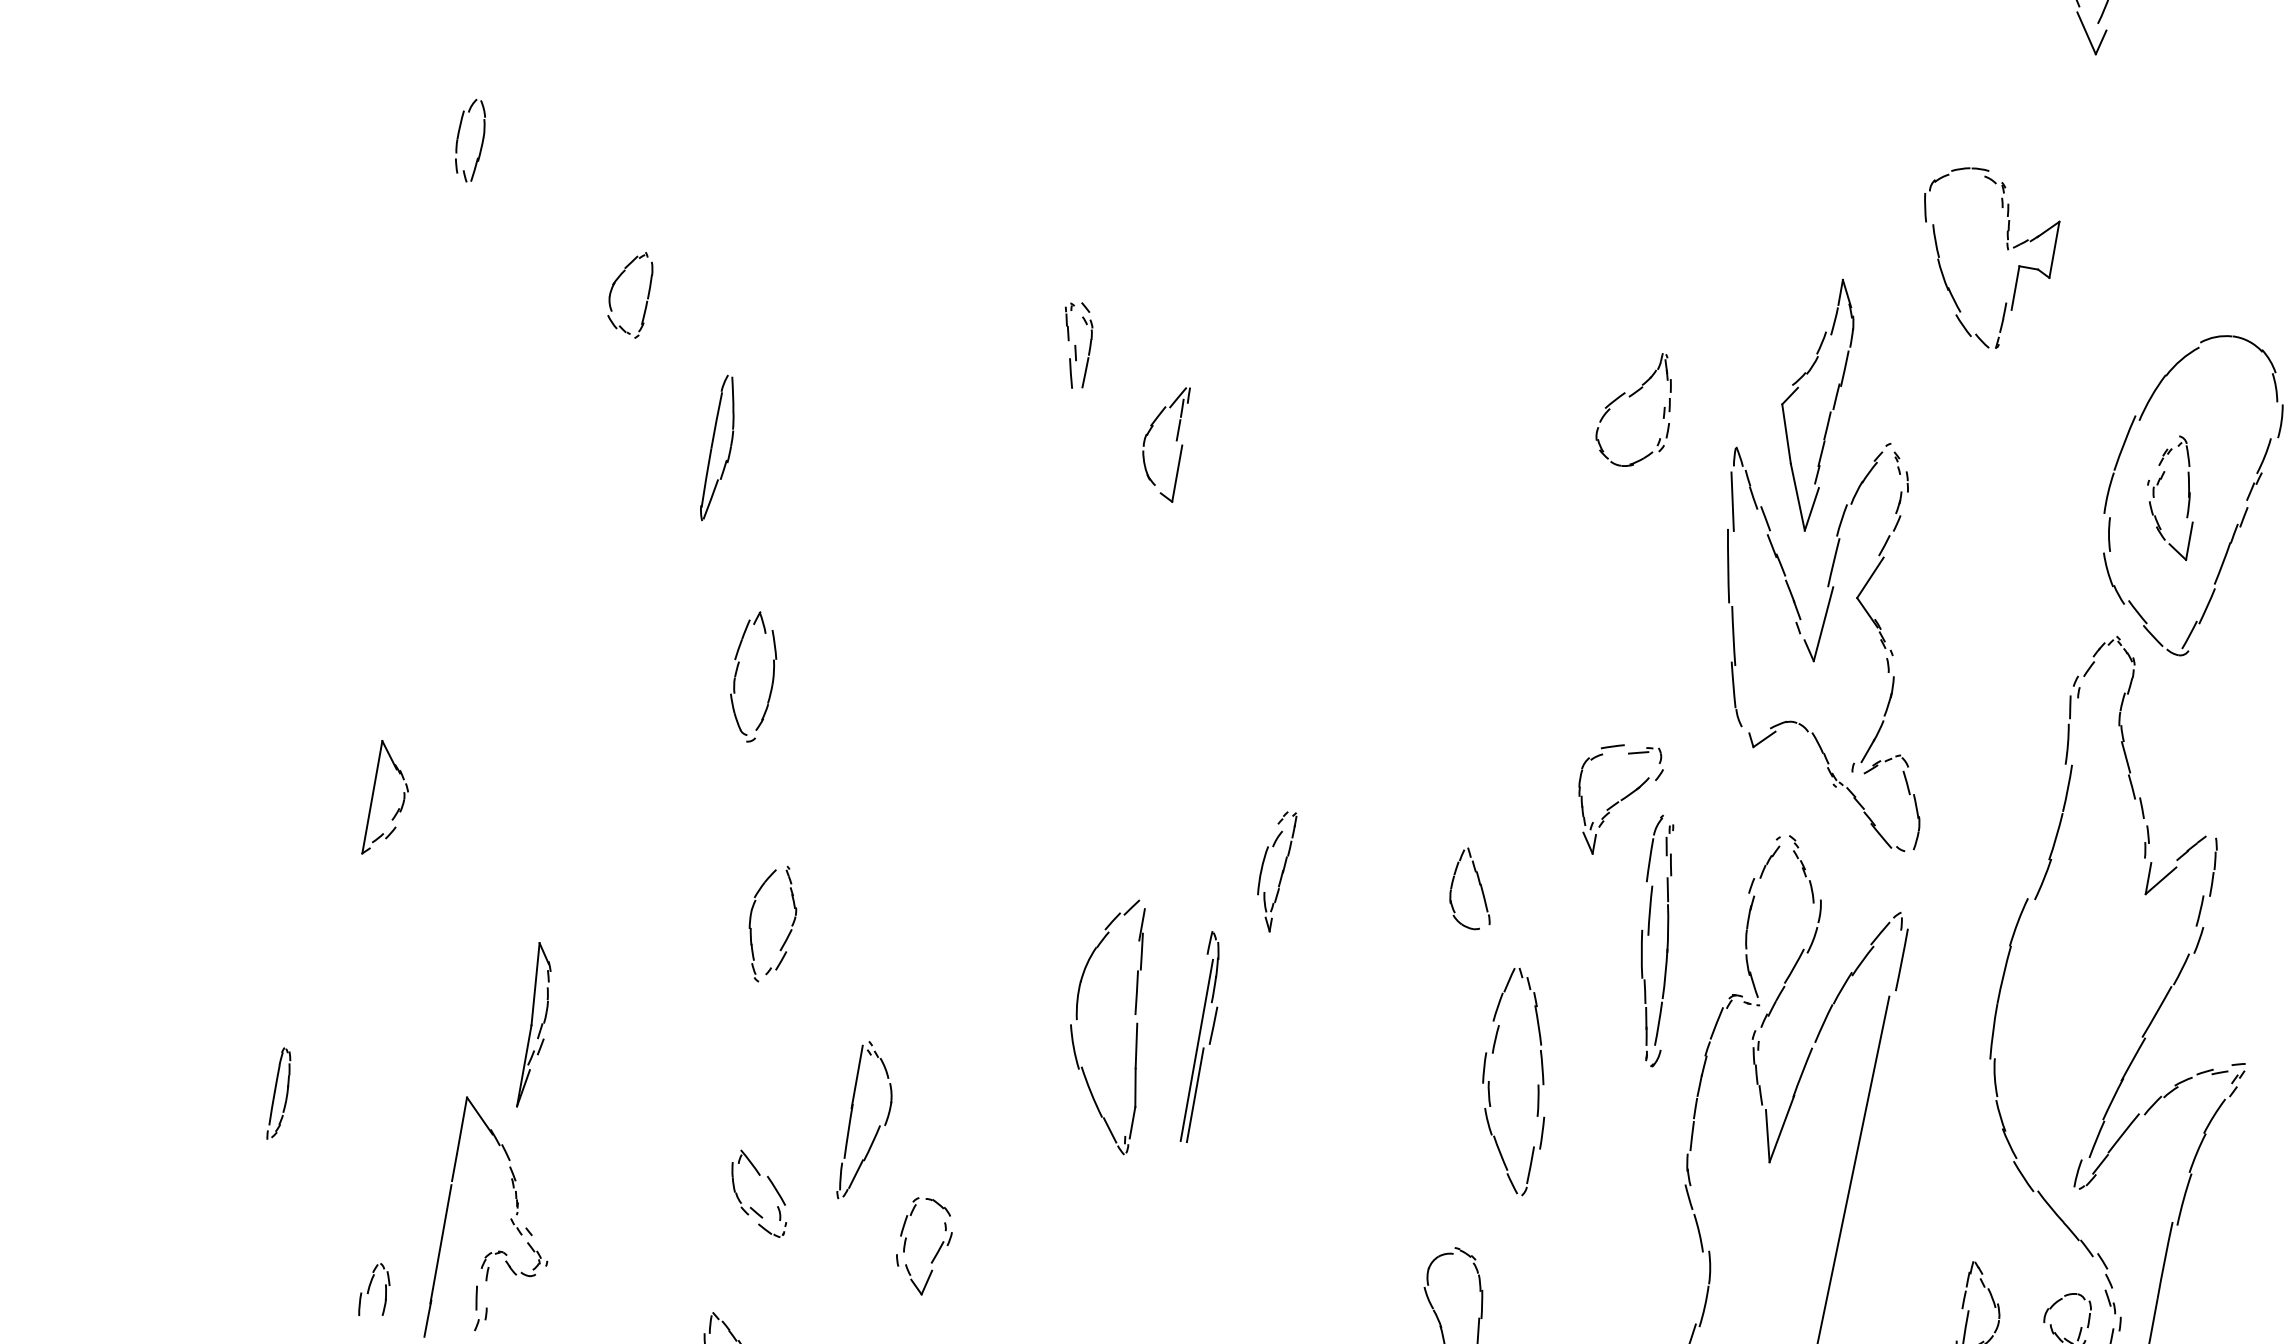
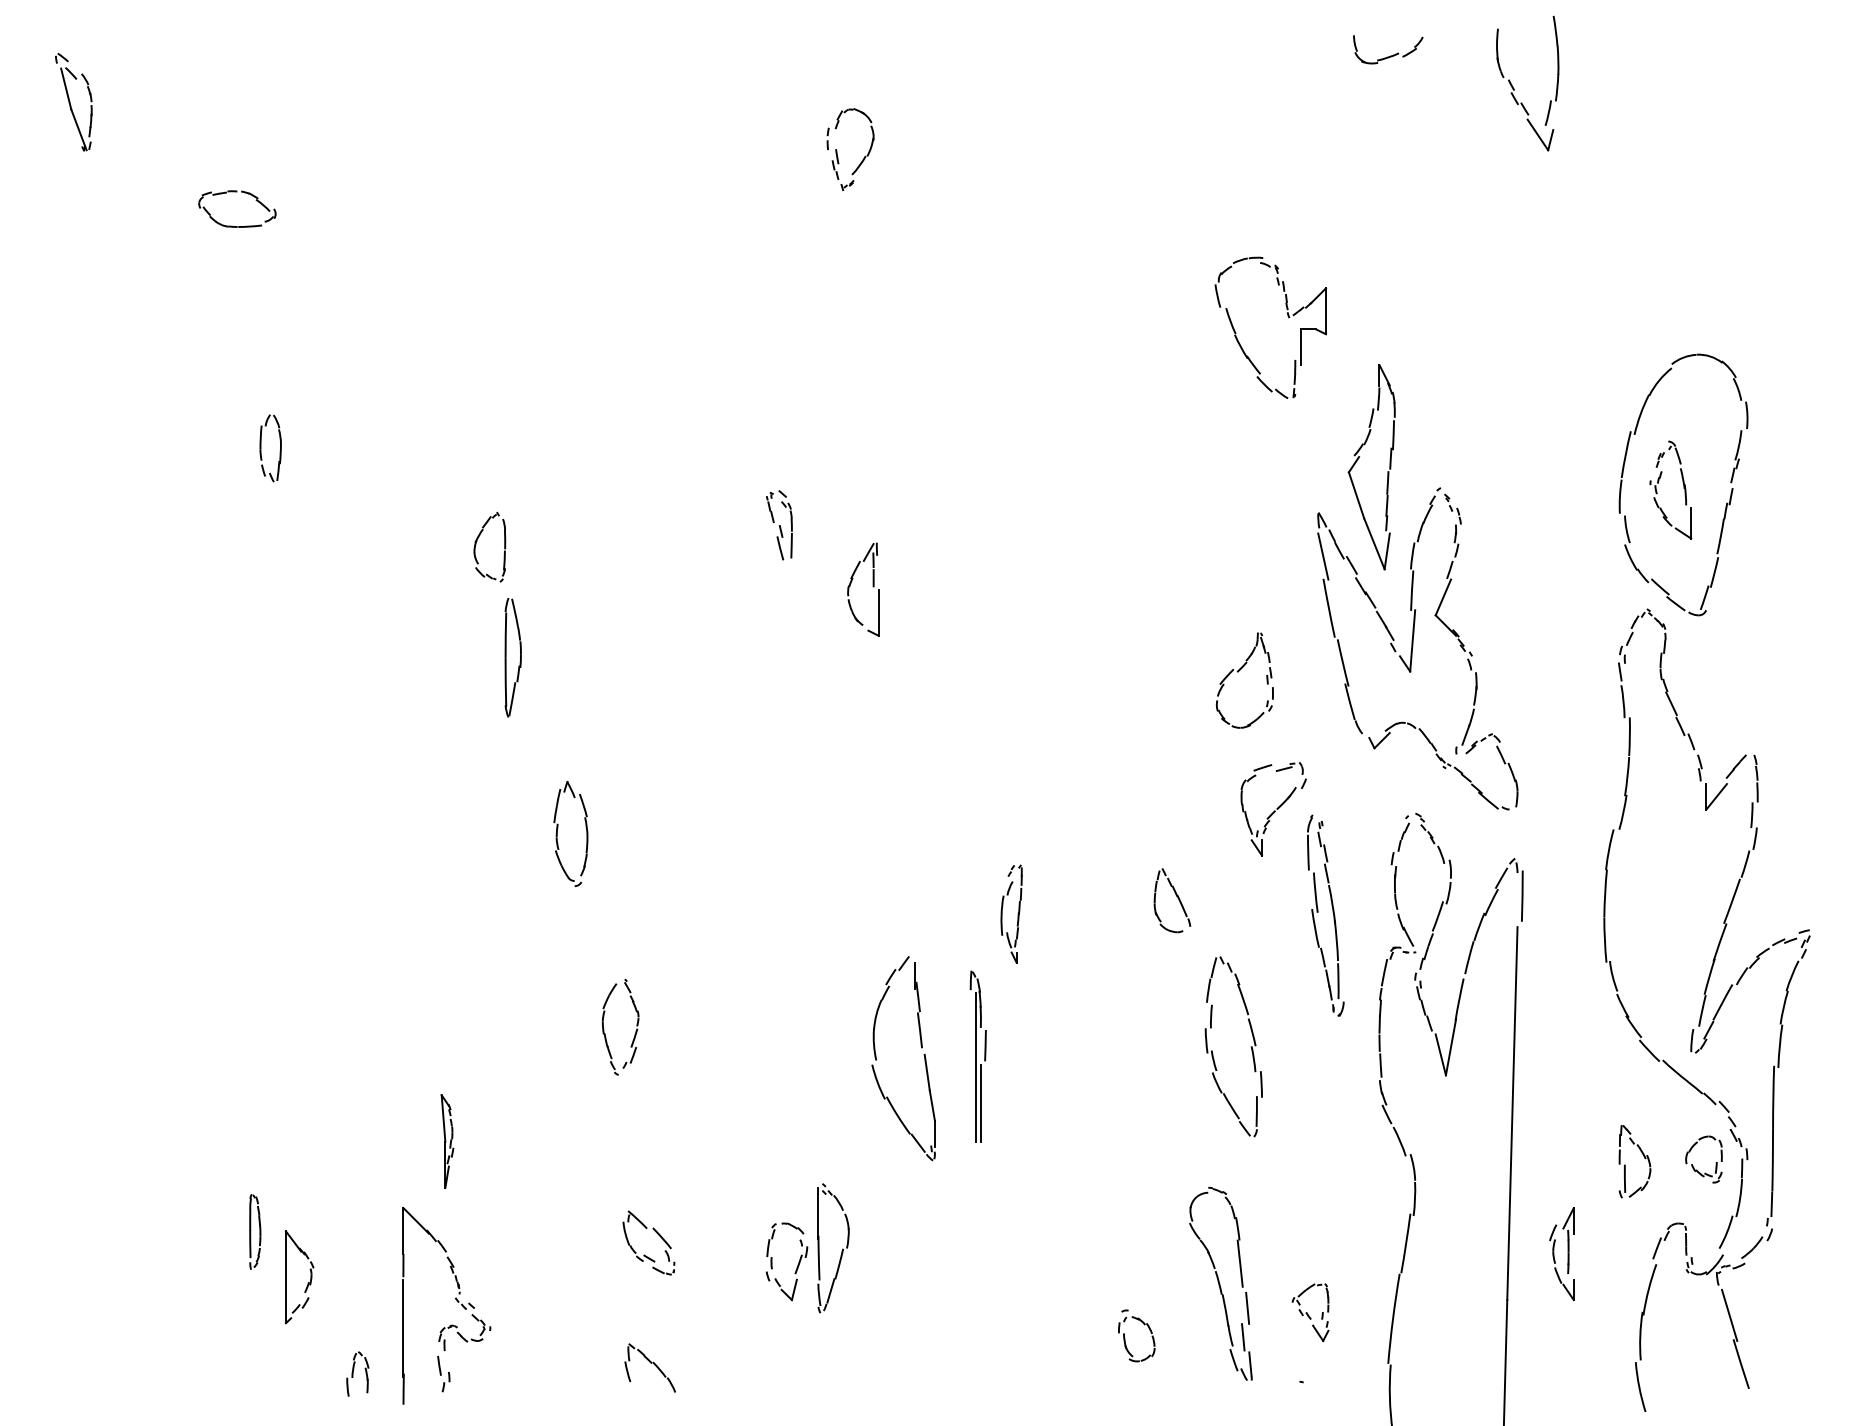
part: (2007, 250) -> (1288, 318), moved
part: (615, 283) -> (477, 541), moved
part: (1630, 397) -> (1238, 672), moved
part: (397, 809) -> (307, 1283), moved
part: (535, 1025) -> (447, 1141), size x0.7
part: (877, 1127) -> (841, 1250), moved

